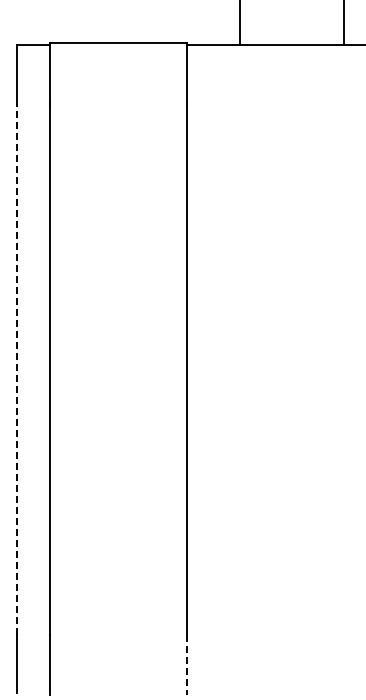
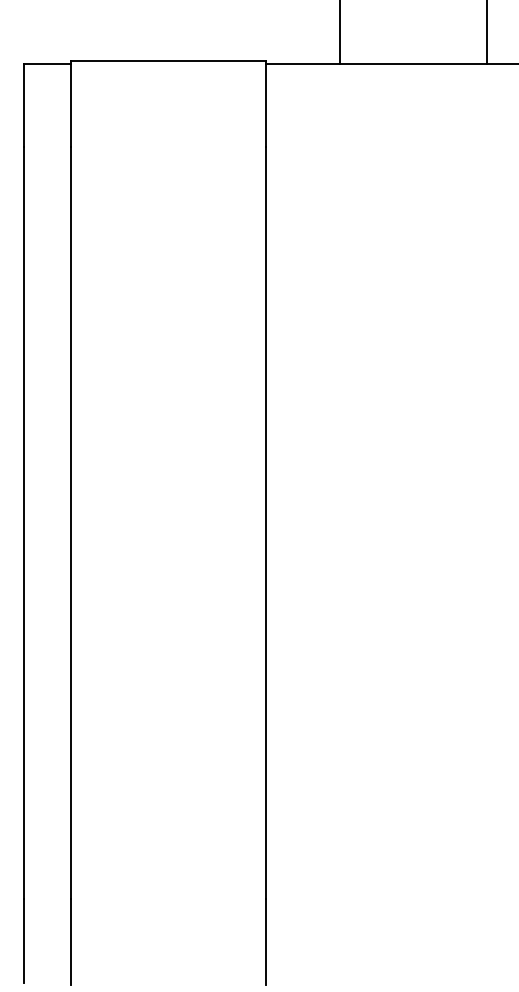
line: (16, 368) -> (23, 522), dashed -> solid
line: (187, 665) -> (265, 943), dashed -> solid

